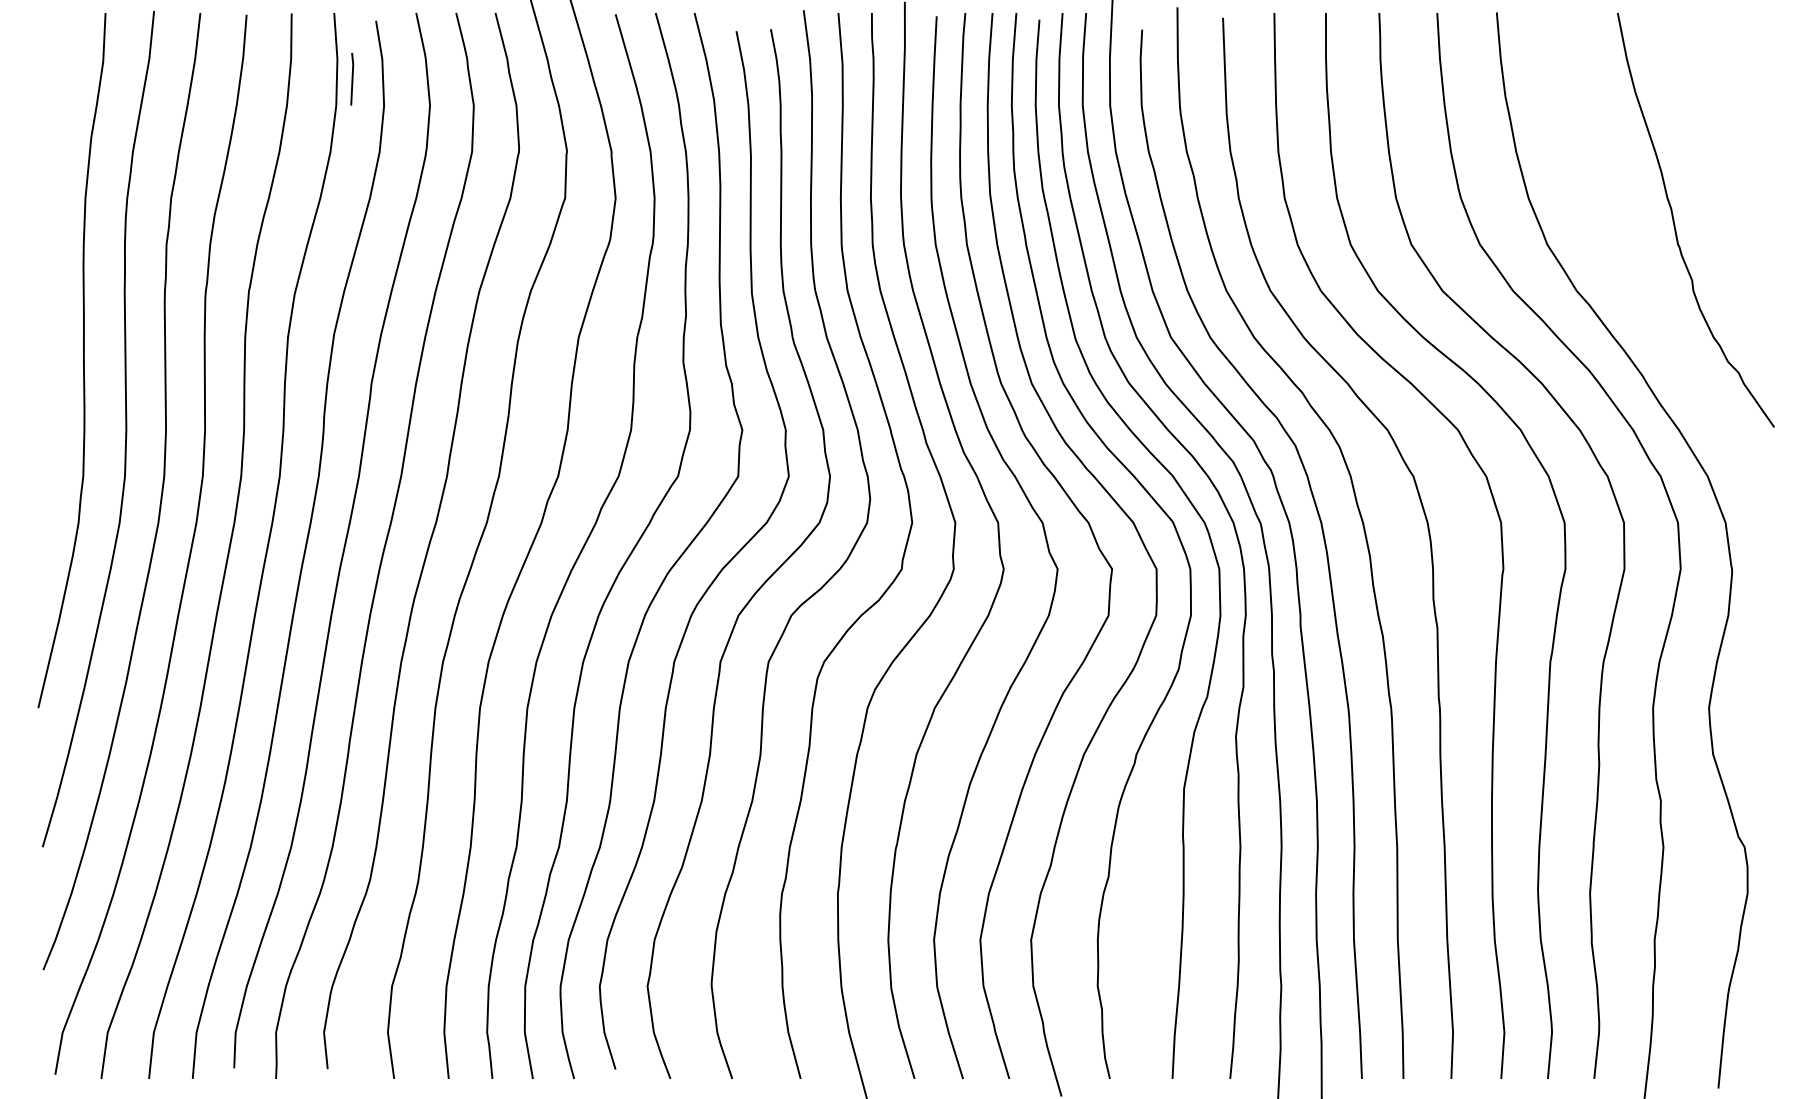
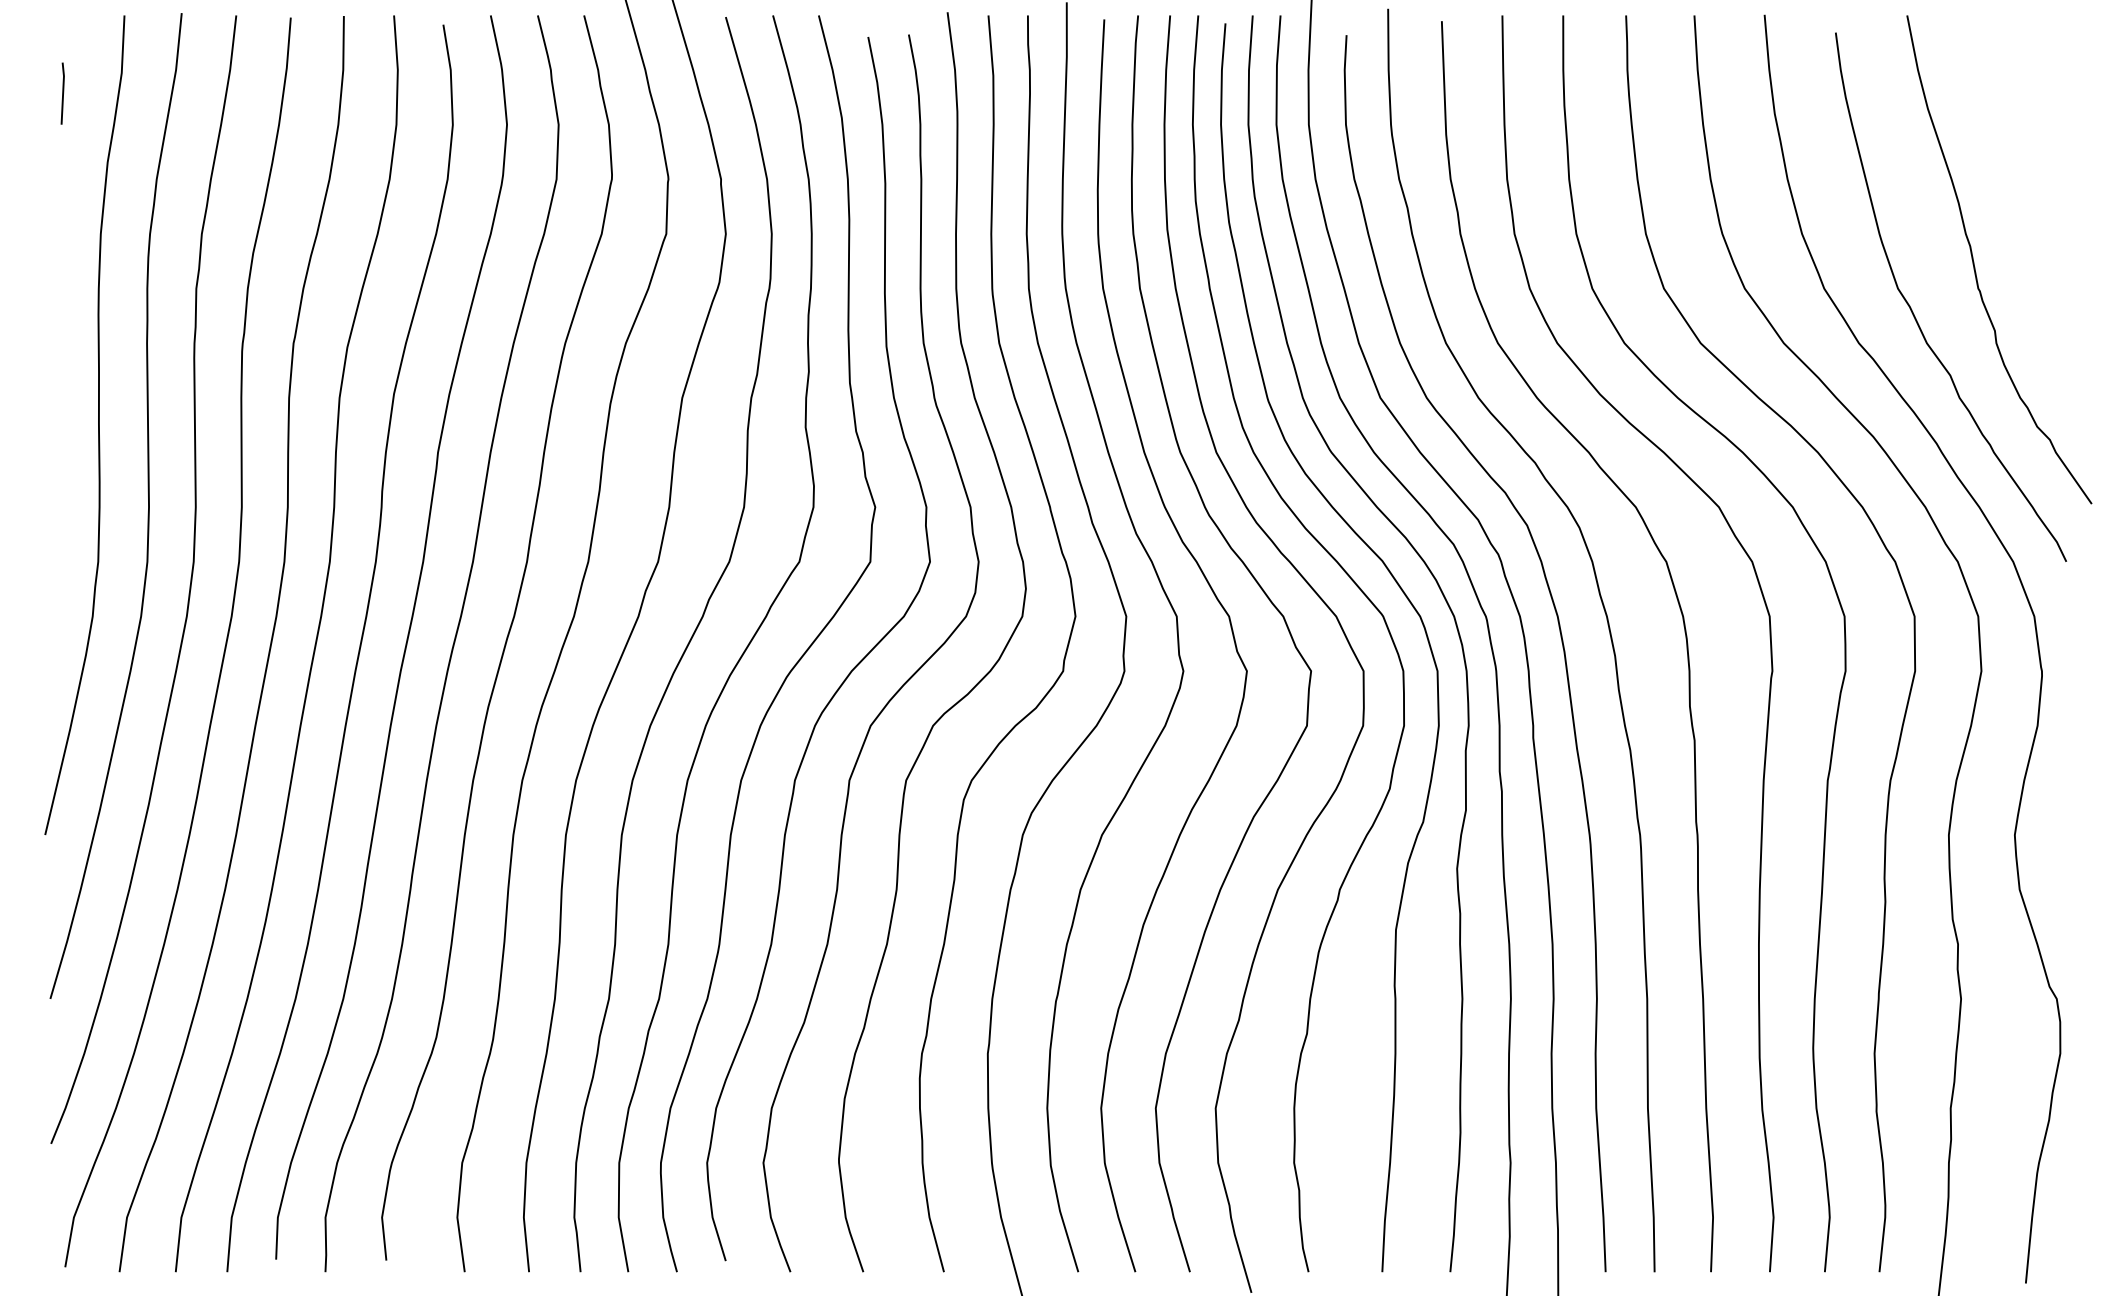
line: (352, 79) -> (63, 93), moved
curve: (1622, 262) -> (1912, 309), added

